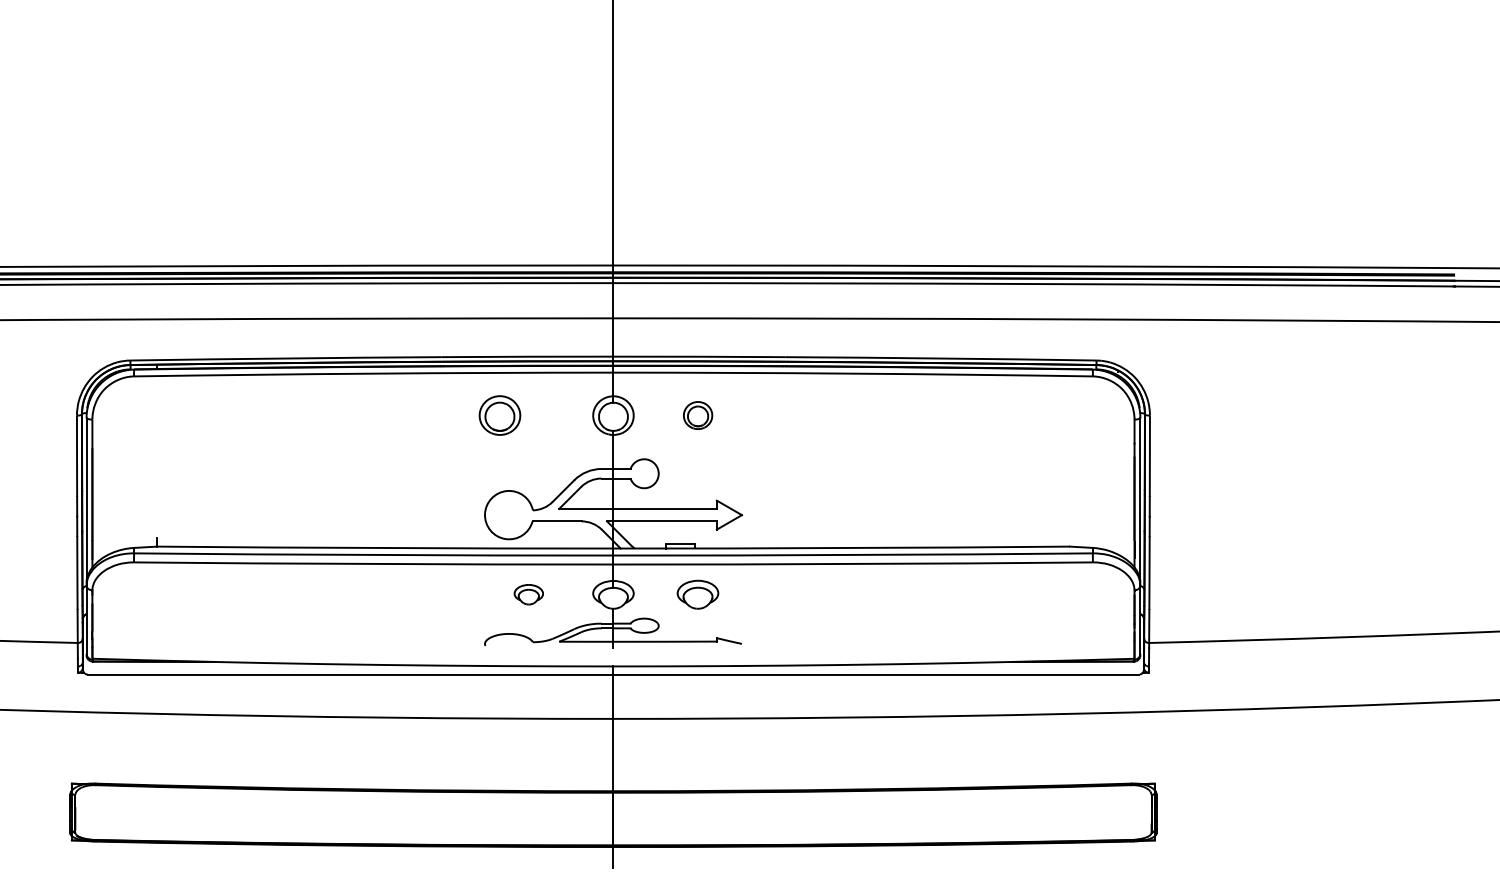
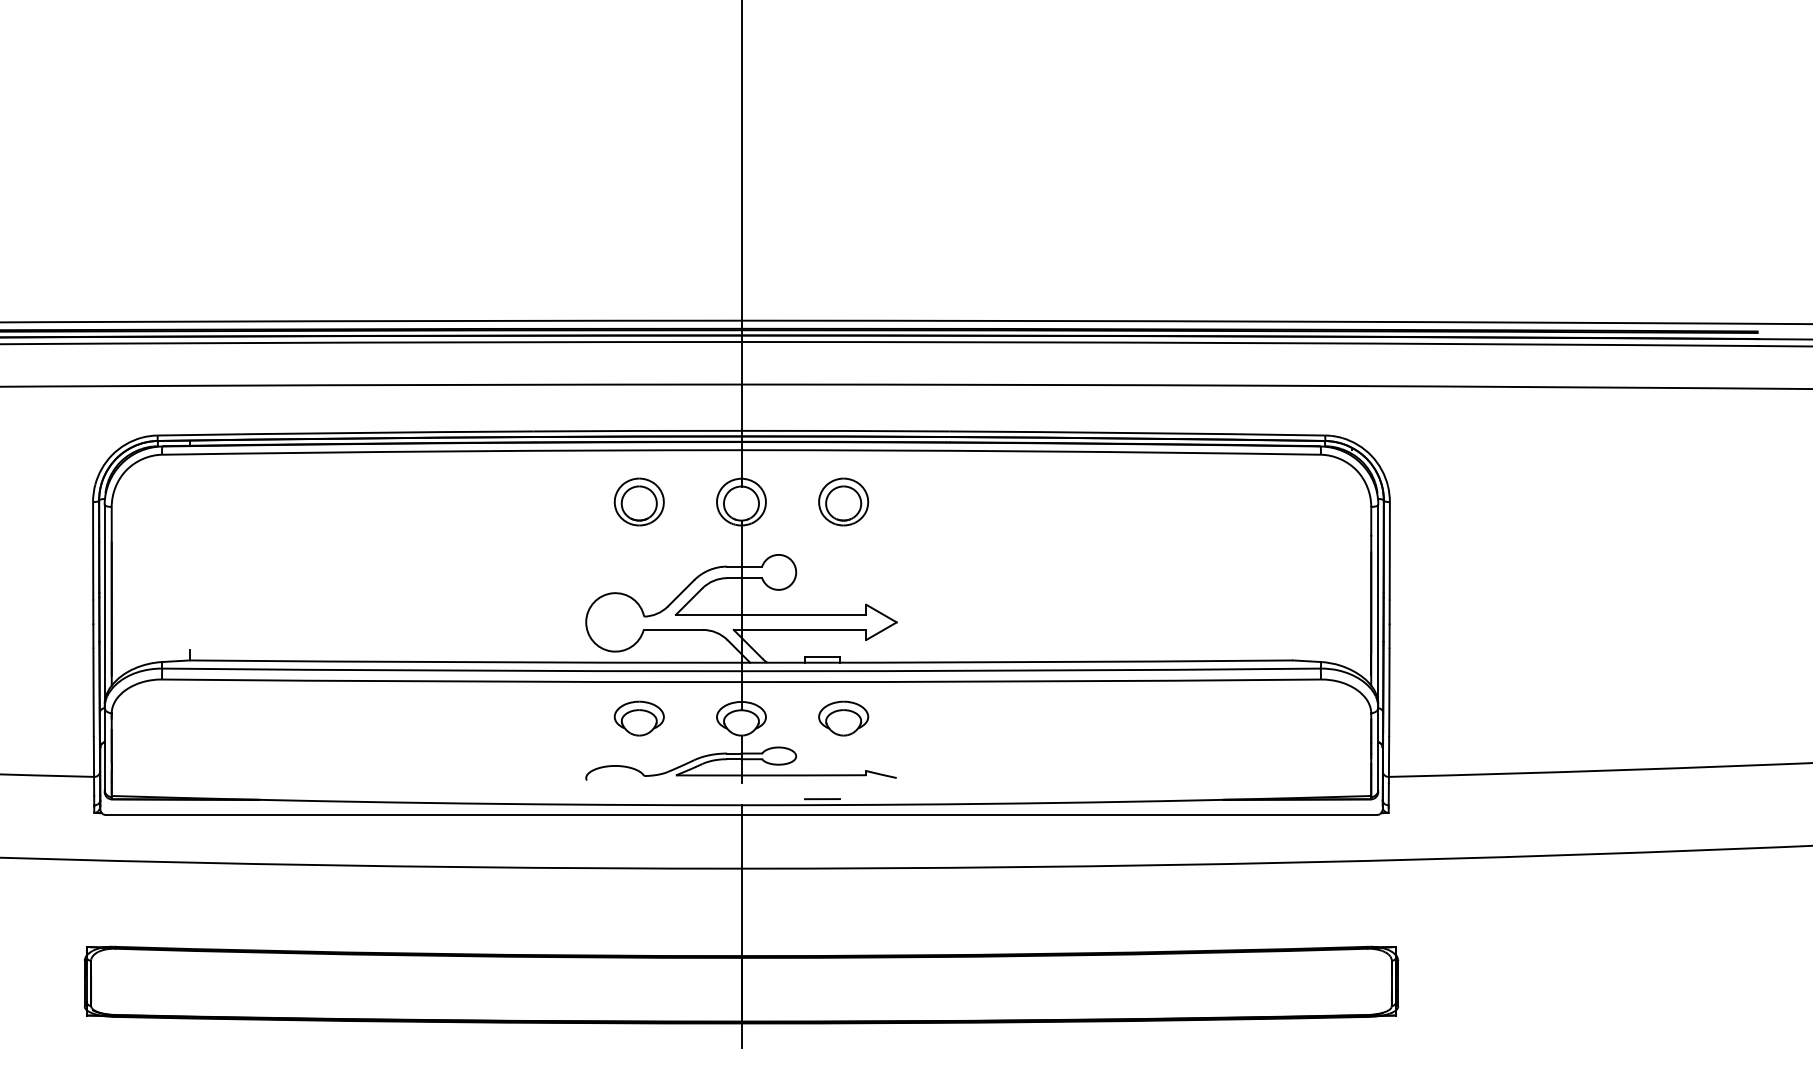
part: (499, 415) -> (638, 501), moved
part: (697, 415) -> (843, 501), size x1.43
part: (528, 594) -> (638, 718), size x1.43
line: (679, 661) -> (821, 799), added

